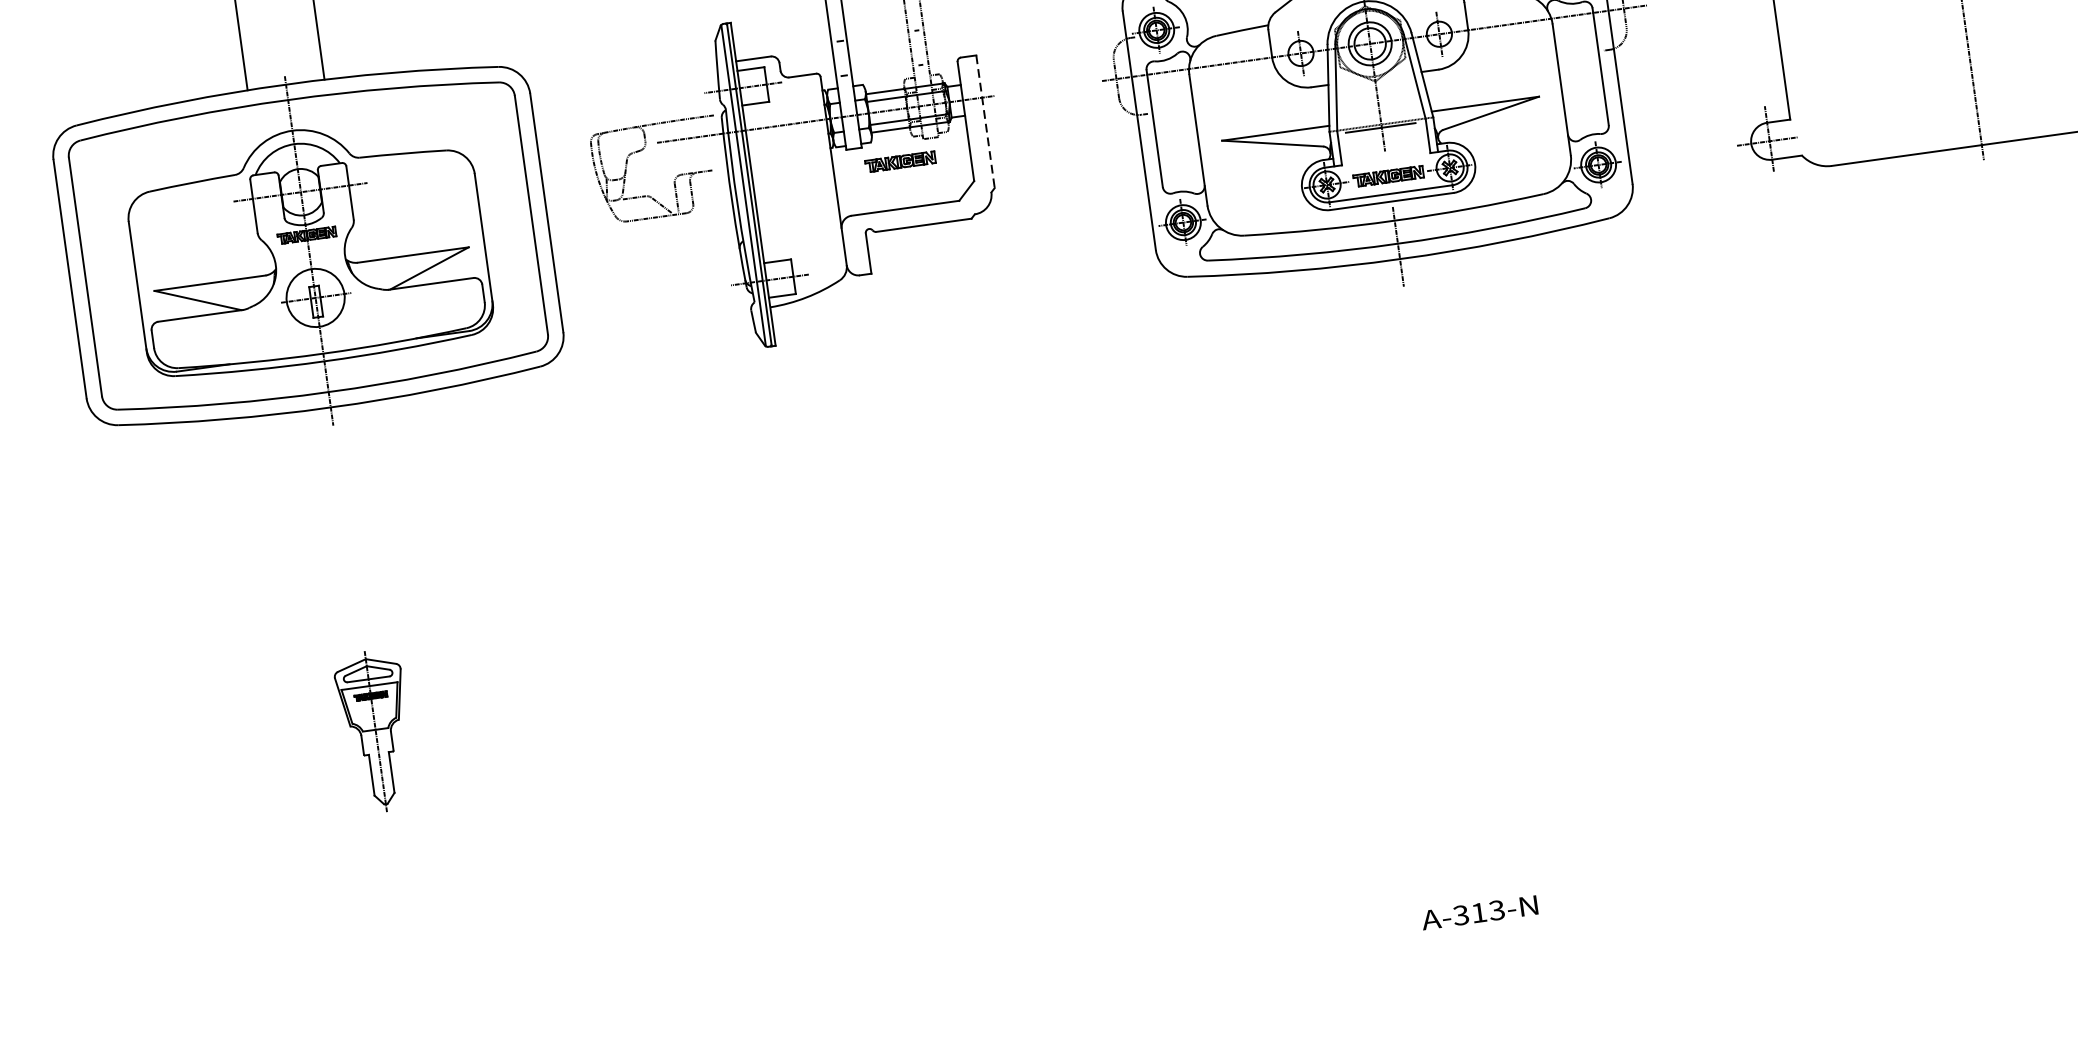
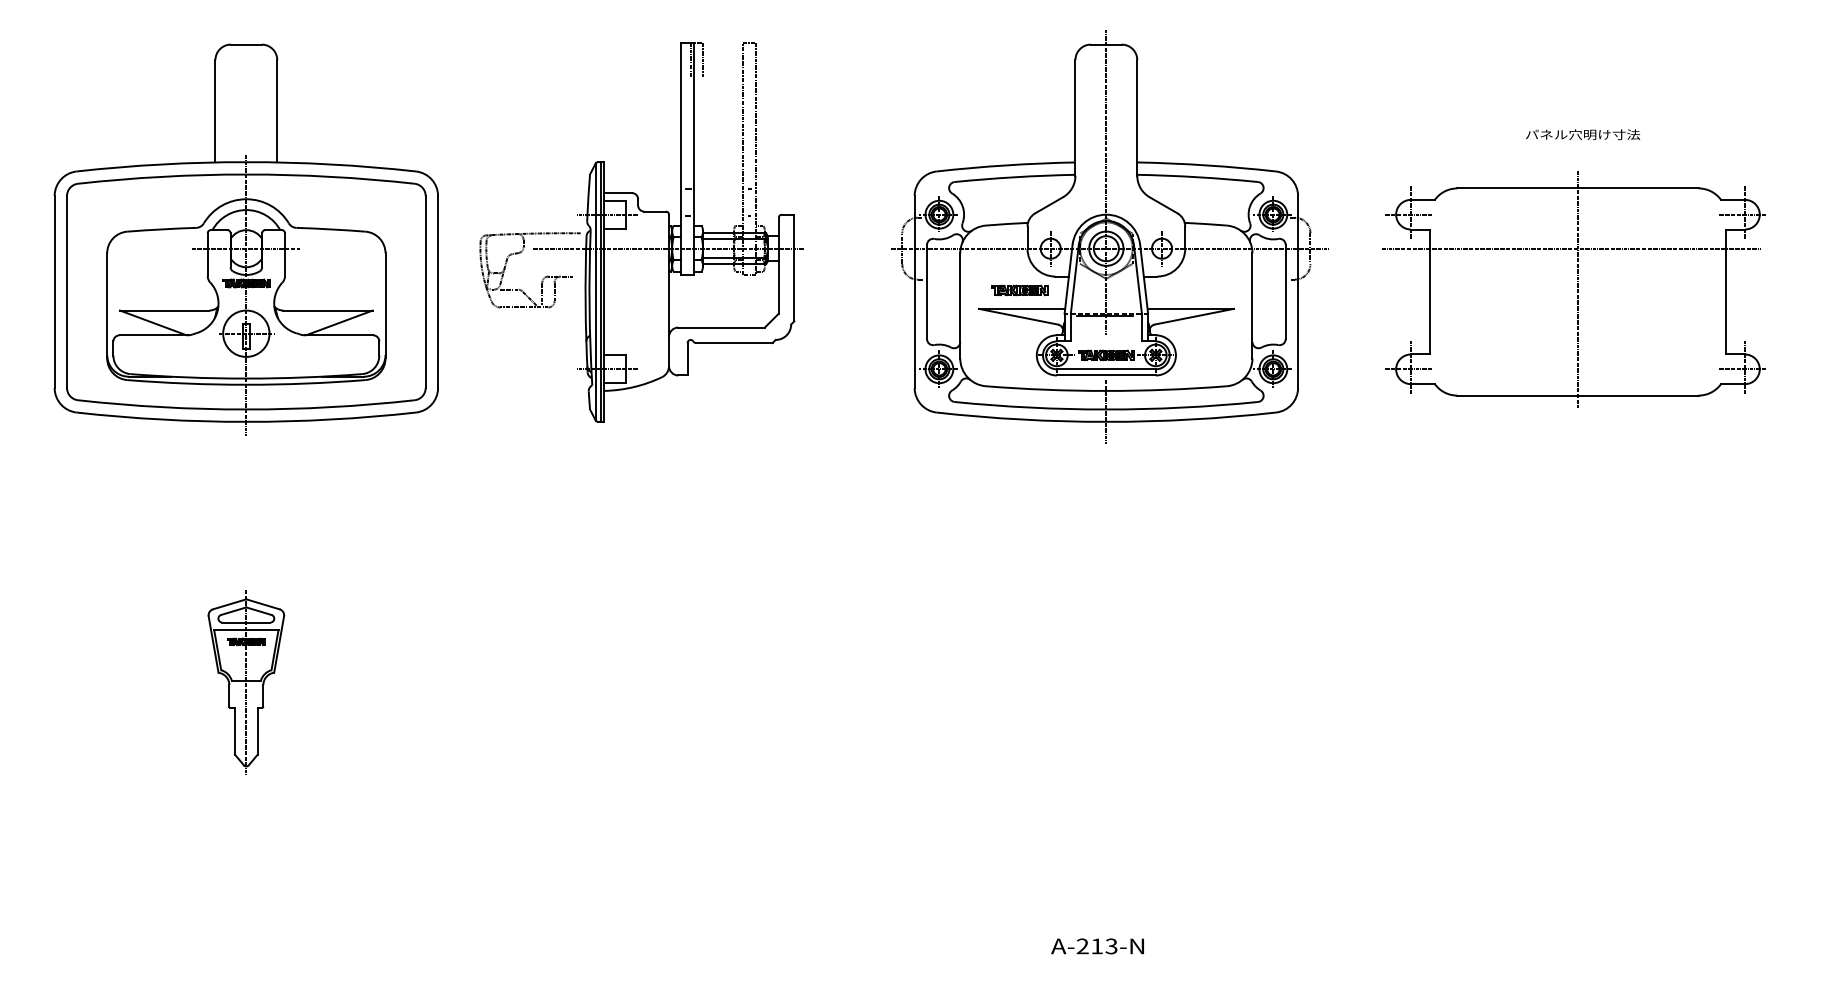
line: (985, 122) -> (794, 268), dashed -> solid
part: (900, 162) -> (1019, 290), moved
part: (375, 731) -> (246, 682), size x1.43
text: (1460, 915) -> (1082, 946), A-313-N -> A-213-N

